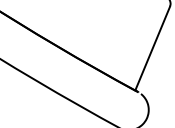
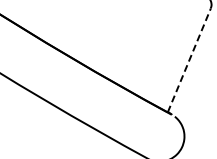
line: (152, 48) -> (189, 60), solid -> dashed

